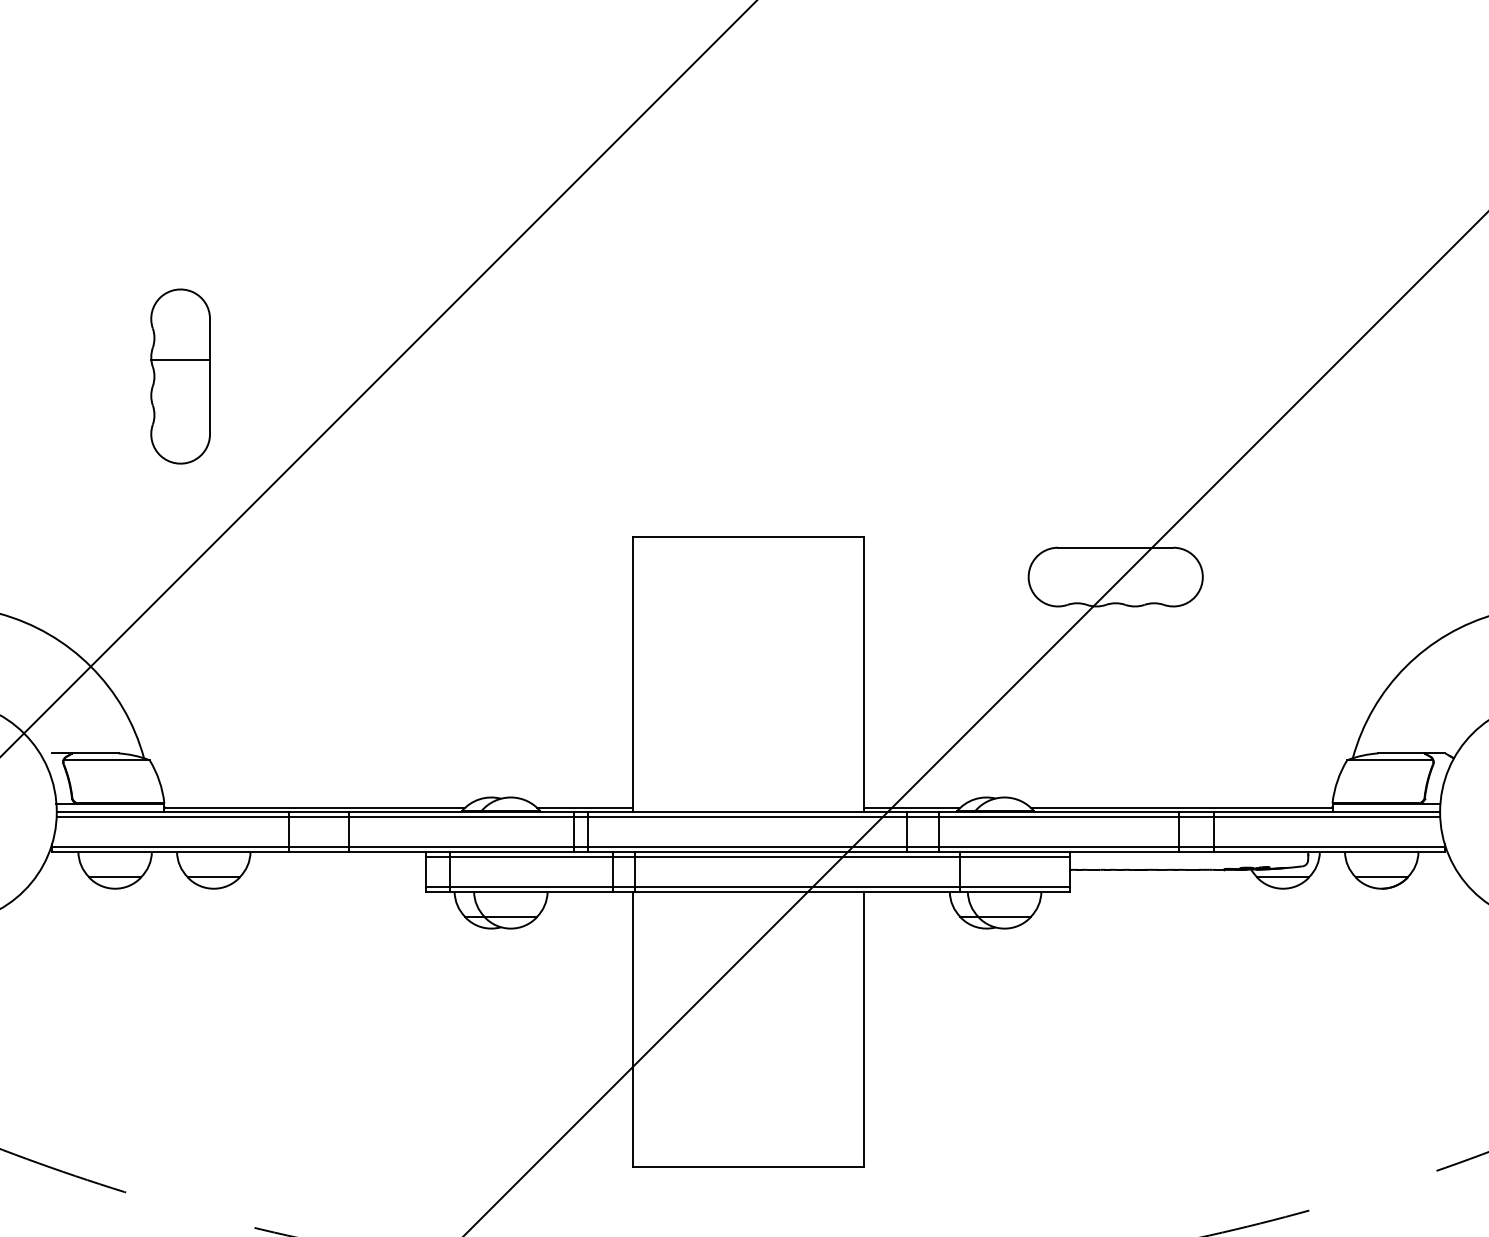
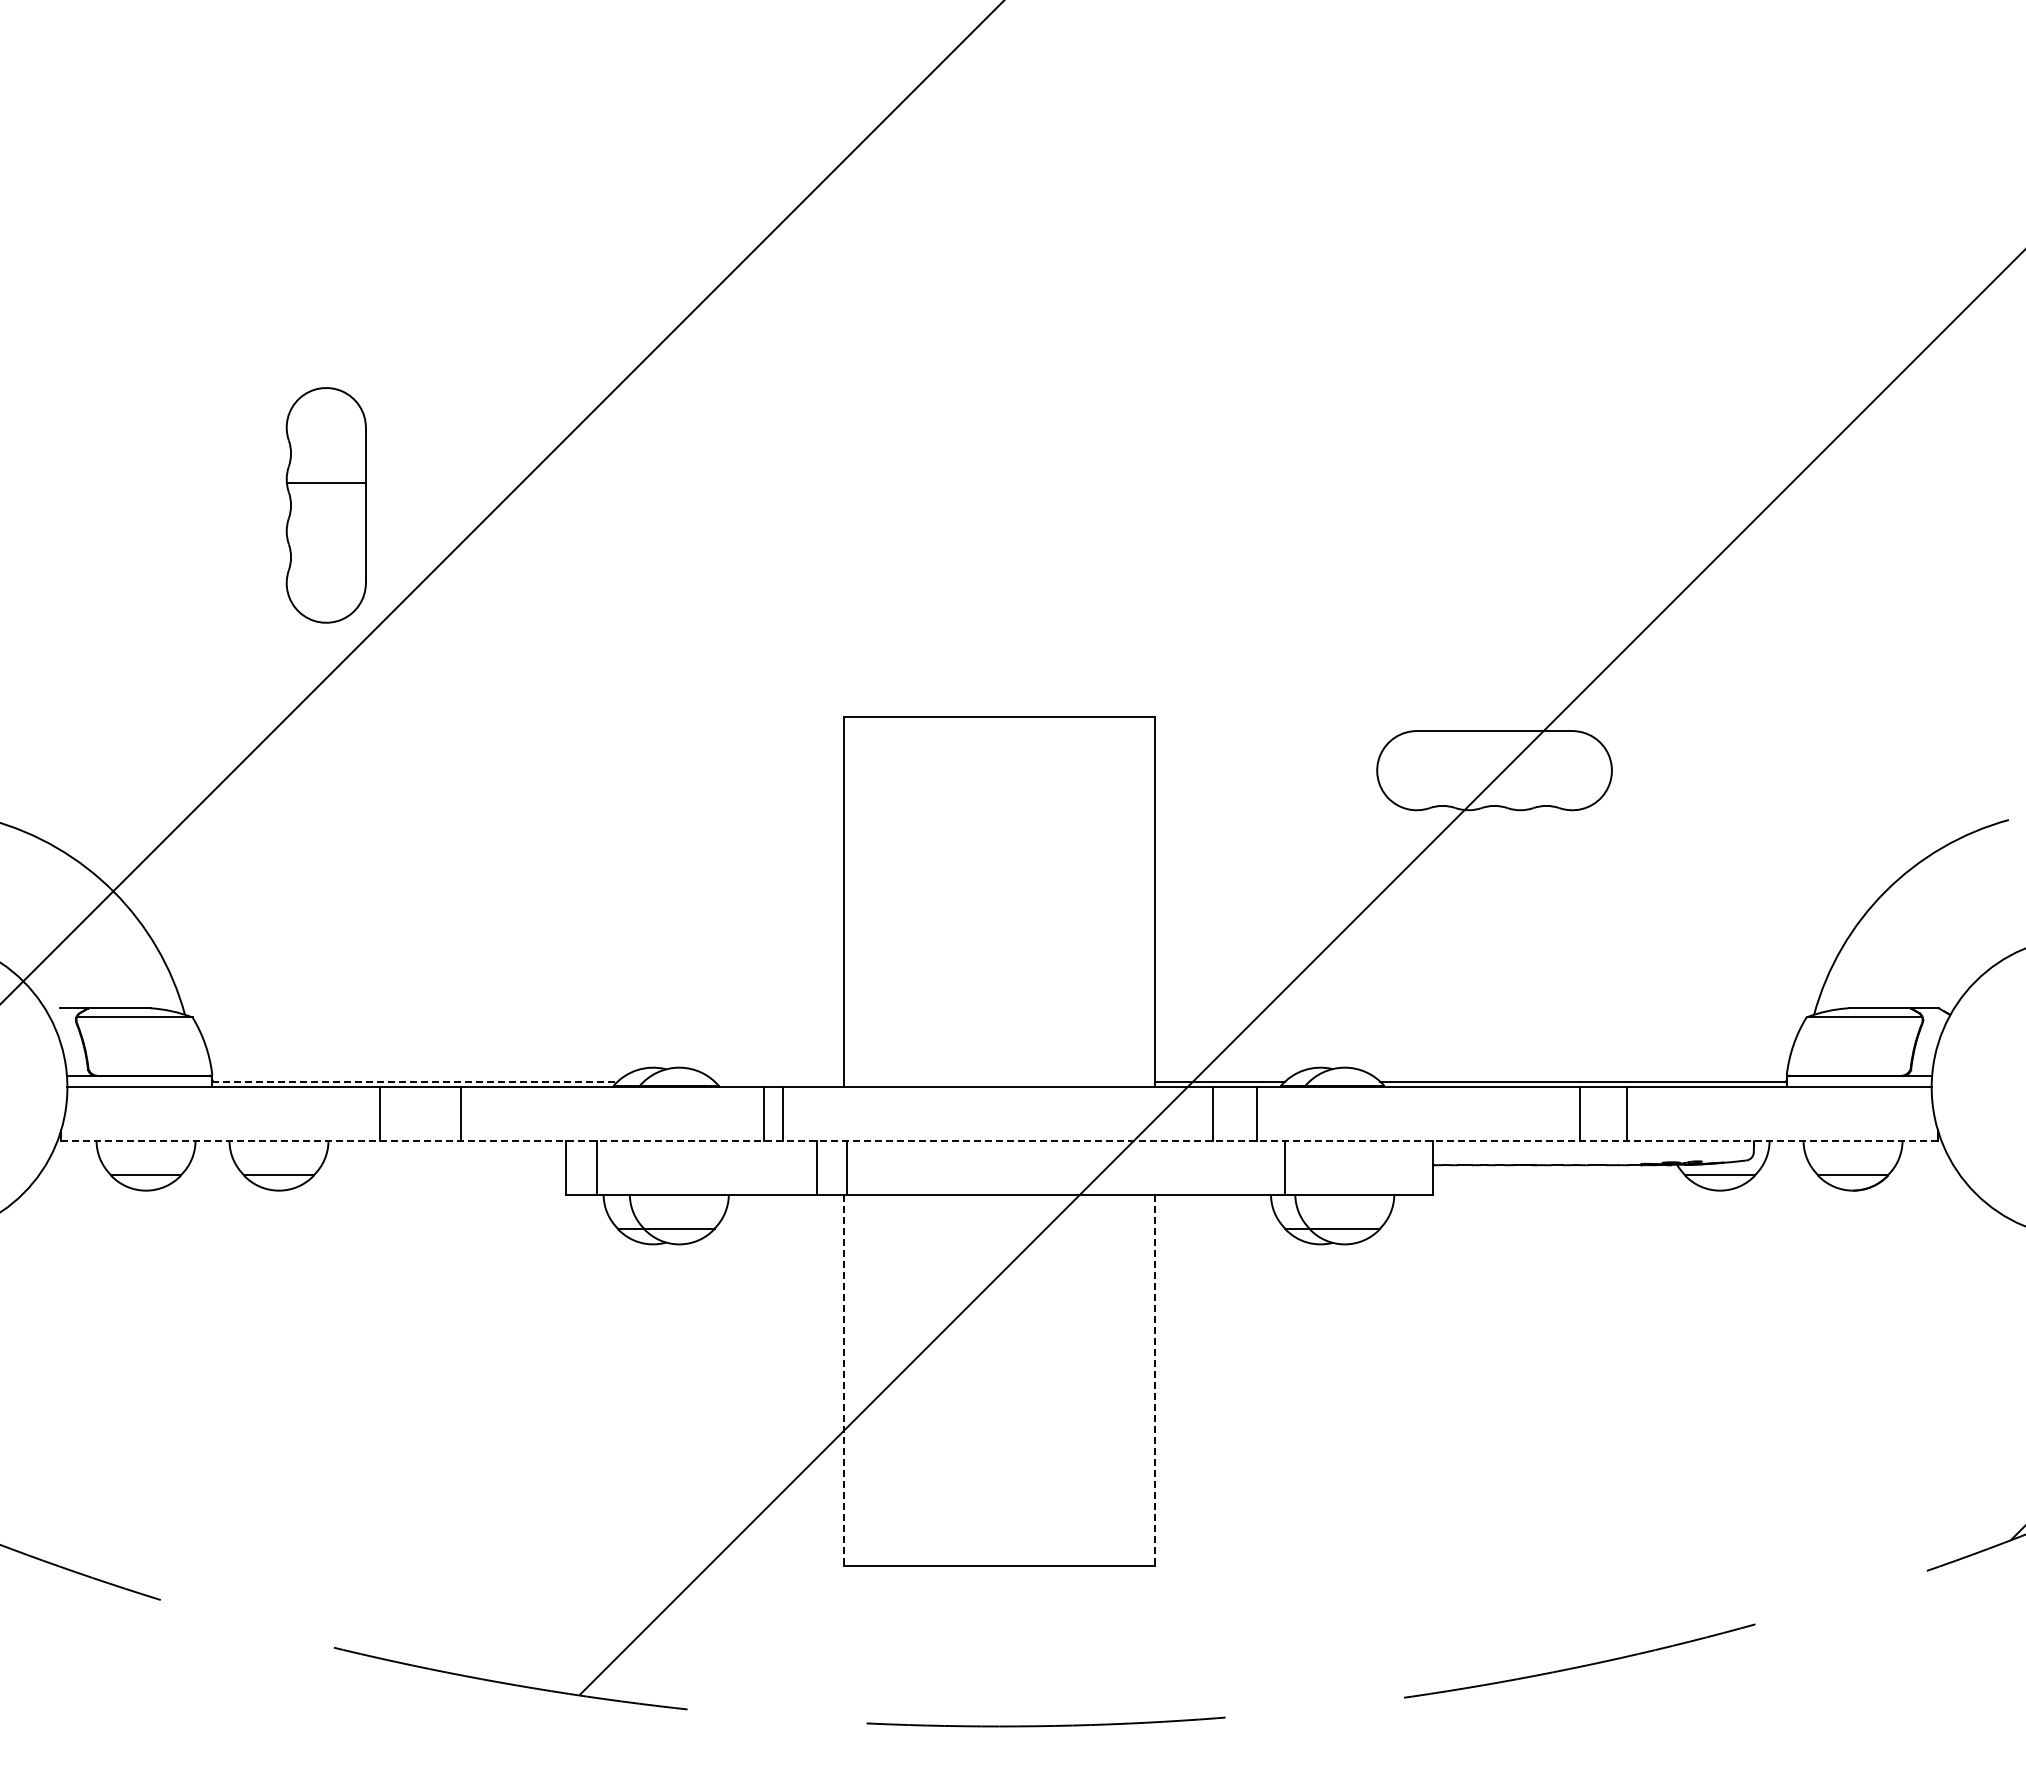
part: (180, 376) -> (325, 505), moved
line: (314, 807) -> (414, 1081), solid -> dashed
line: (585, 807) -> (779, 1081), removed
line: (748, 817) -> (999, 1094), removed
line: (748, 847) -> (999, 1134), removed
line: (748, 852) -> (999, 1141), solid -> dashed
line: (747, 857) -> (998, 1148), removed
line: (747, 886) -> (998, 1187), removed
line: (633, 1029) -> (844, 1380), solid -> dashed
line: (864, 1029) -> (1155, 1380), solid -> dashed

